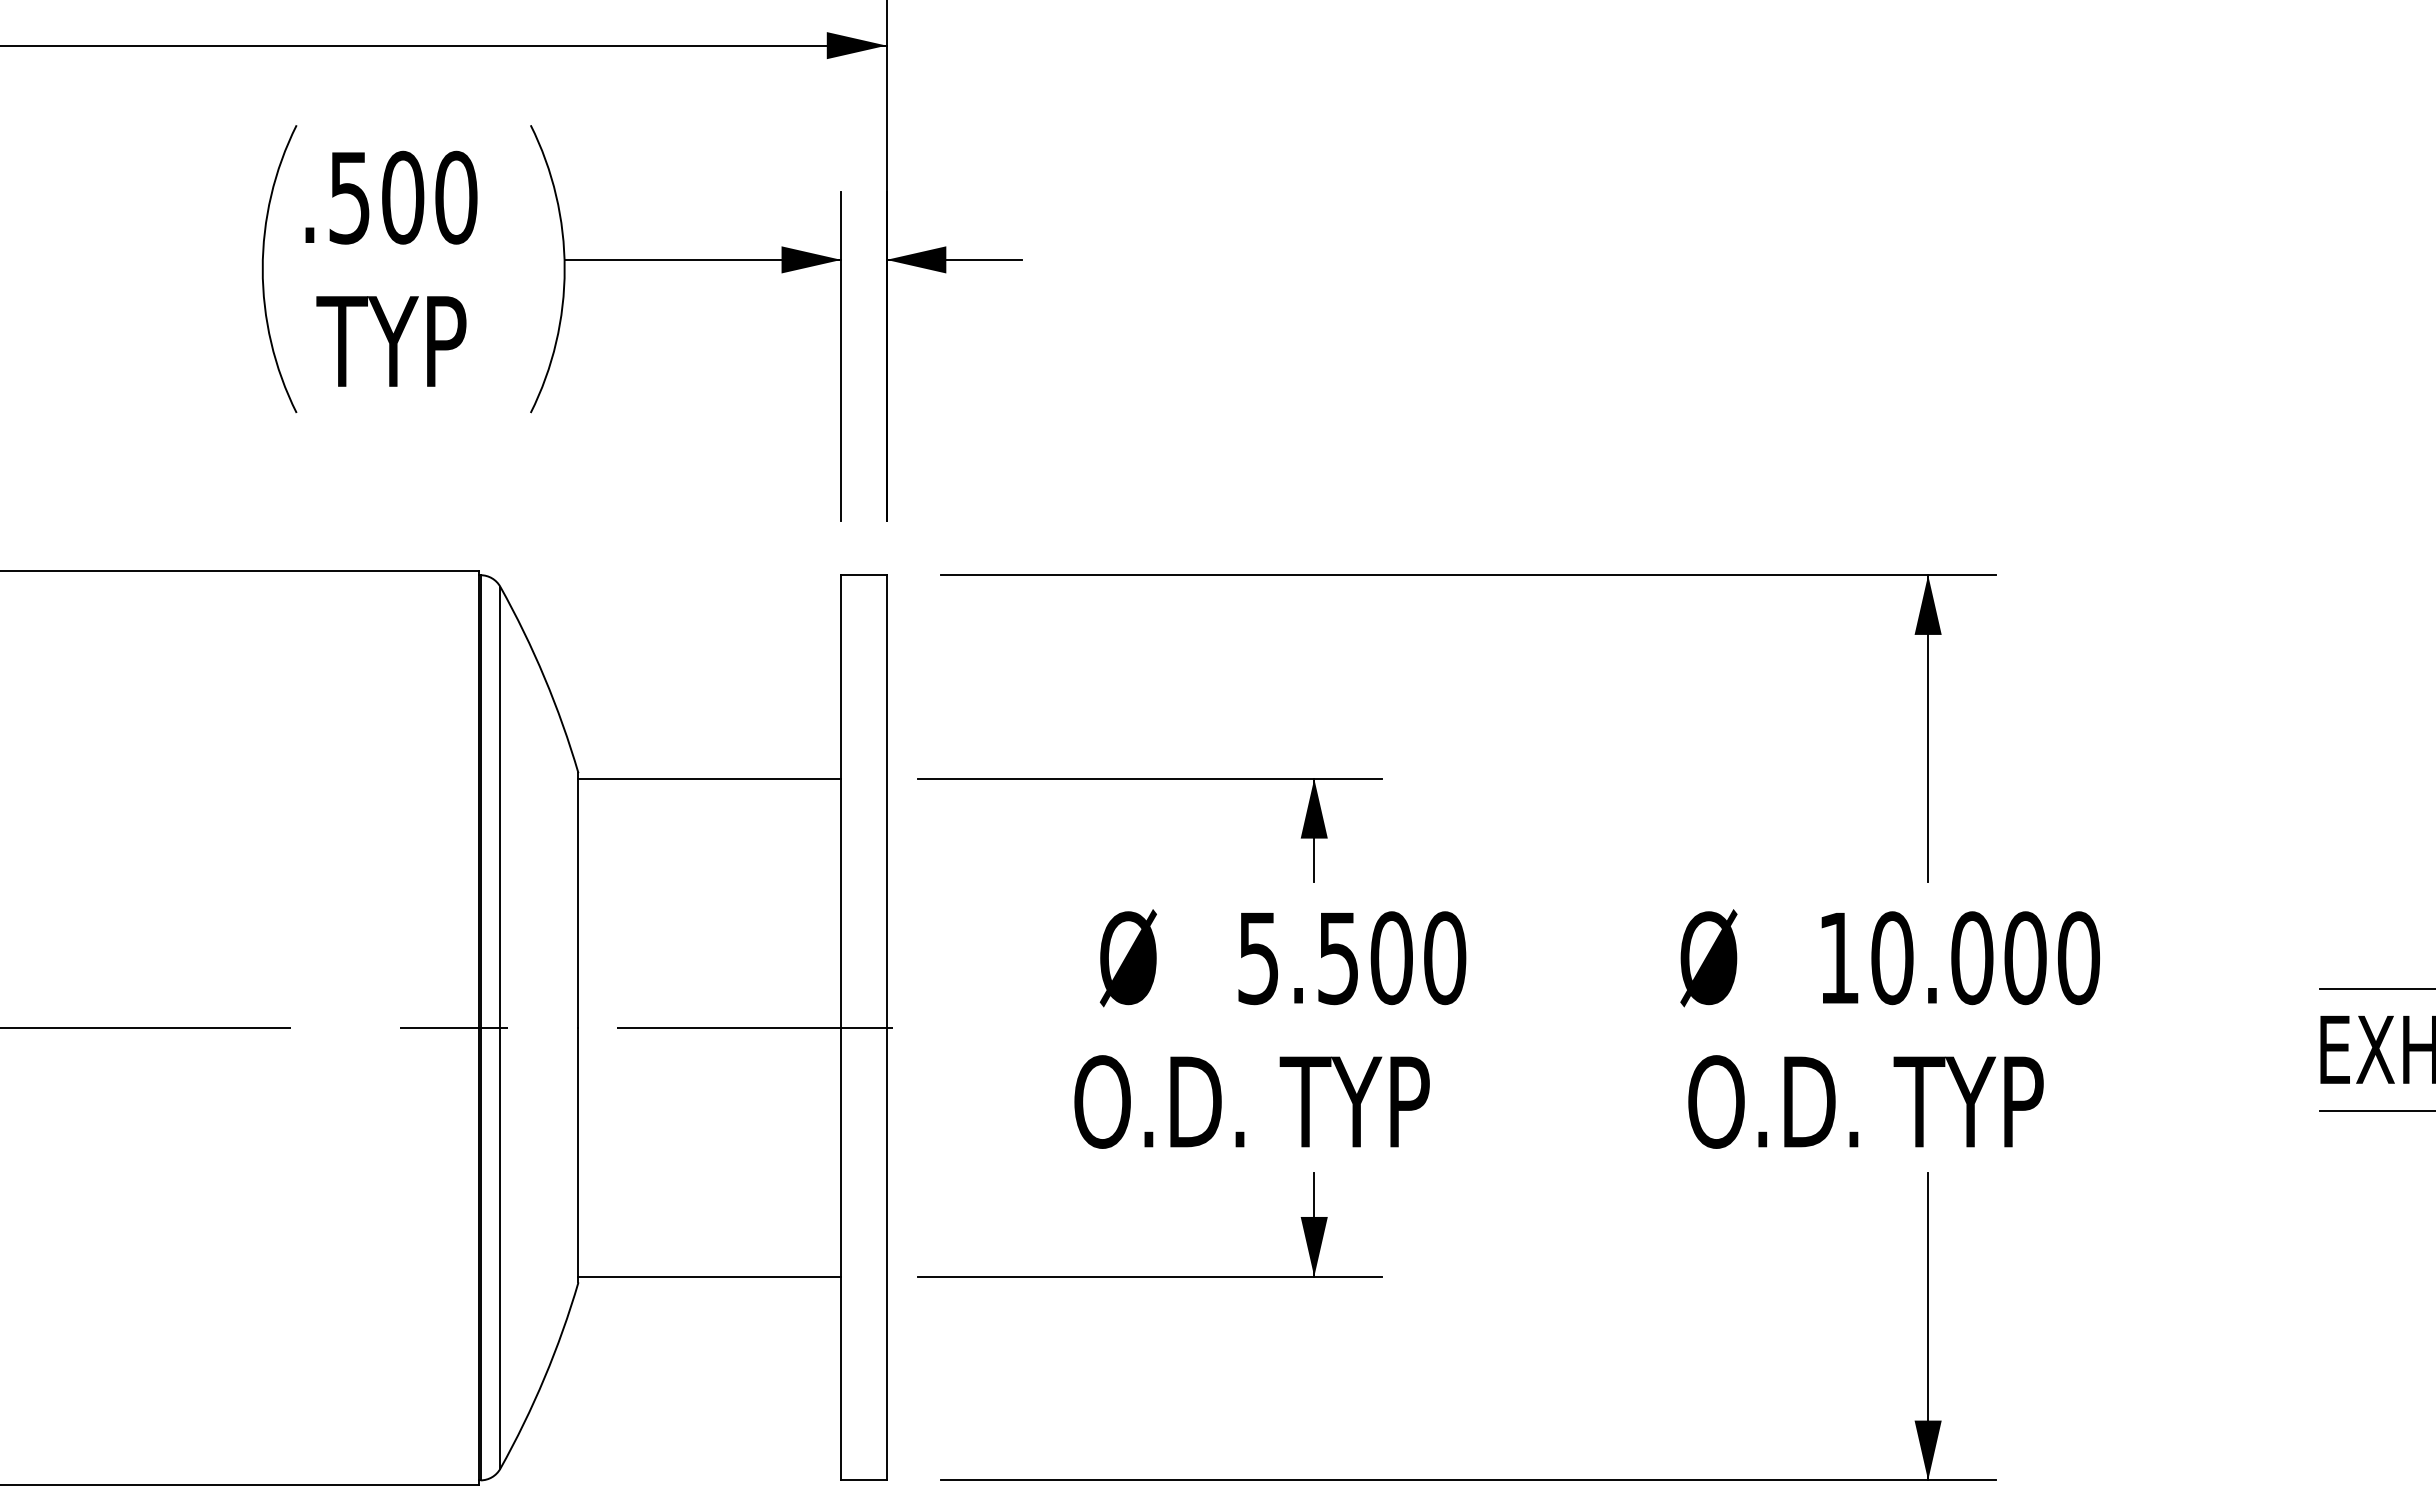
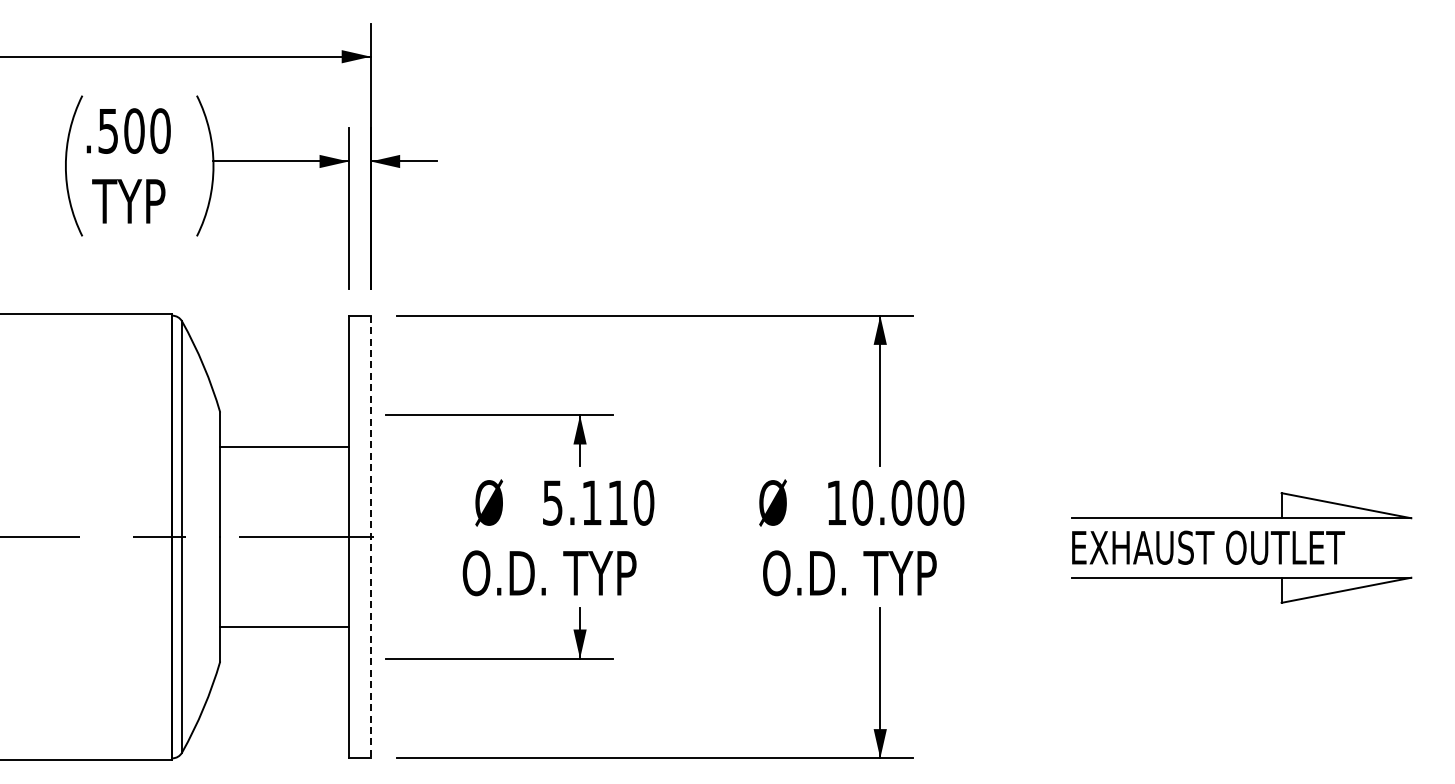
line: (709, 779) -> (284, 447), moved
text: (1366, 957) -> (605, 502), 5.500 -> 5.110
line: (885, 1028) -> (370, 537), solid -> dashed
line: (709, 1276) -> (284, 626), moved

